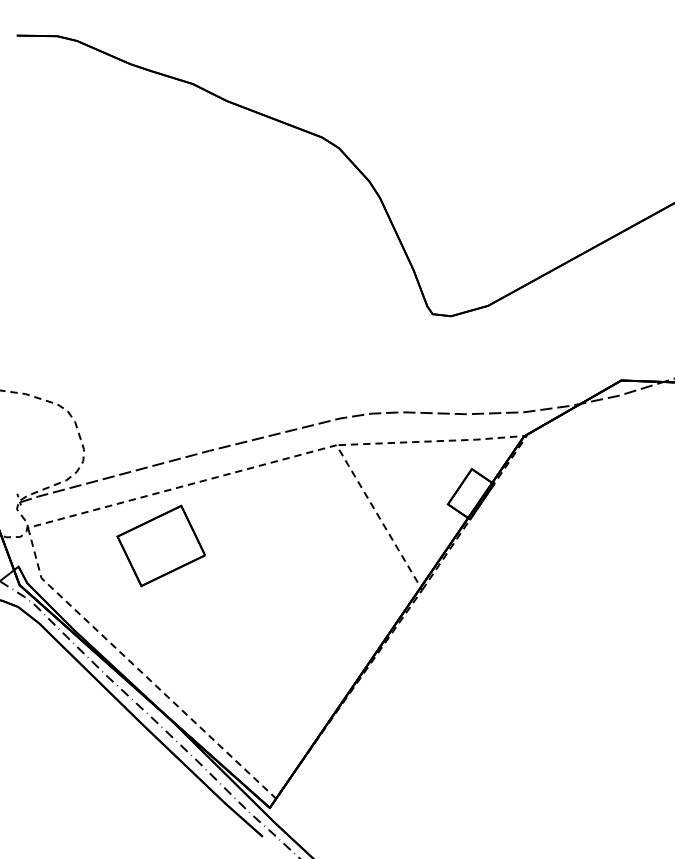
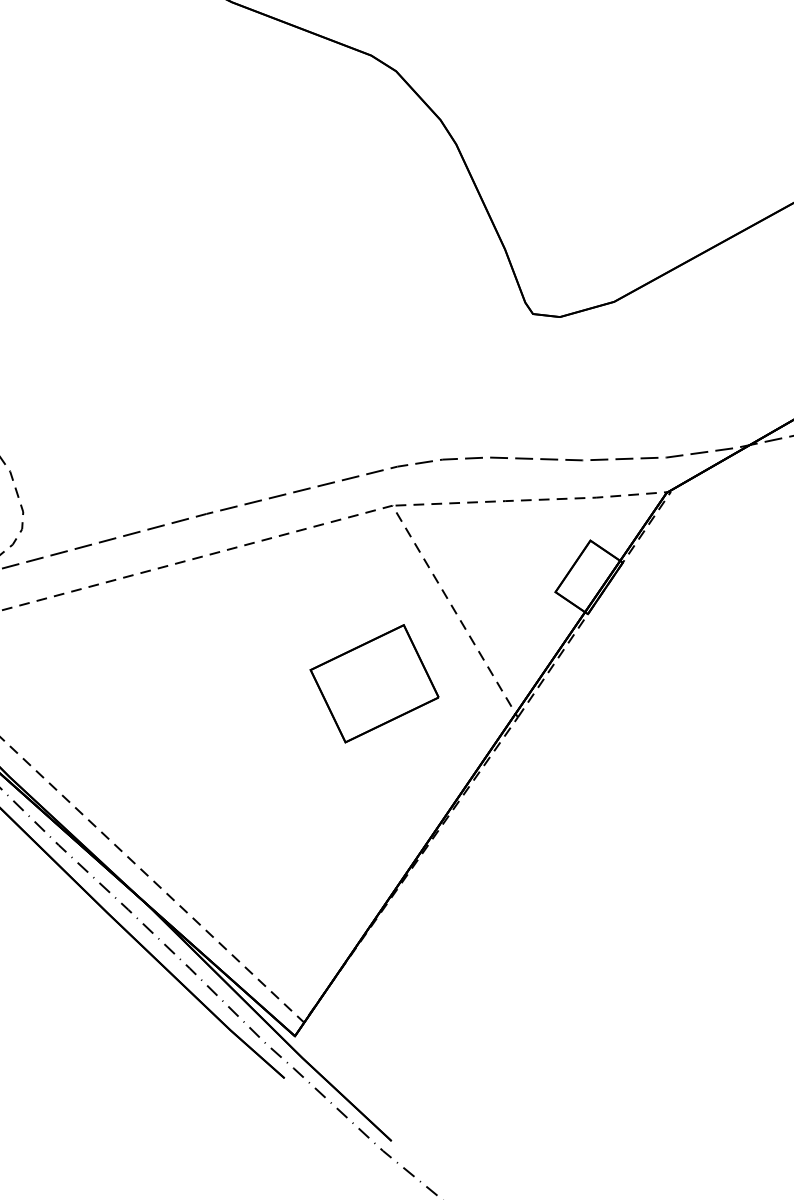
part: (160, 545) -> (373, 683), moved

